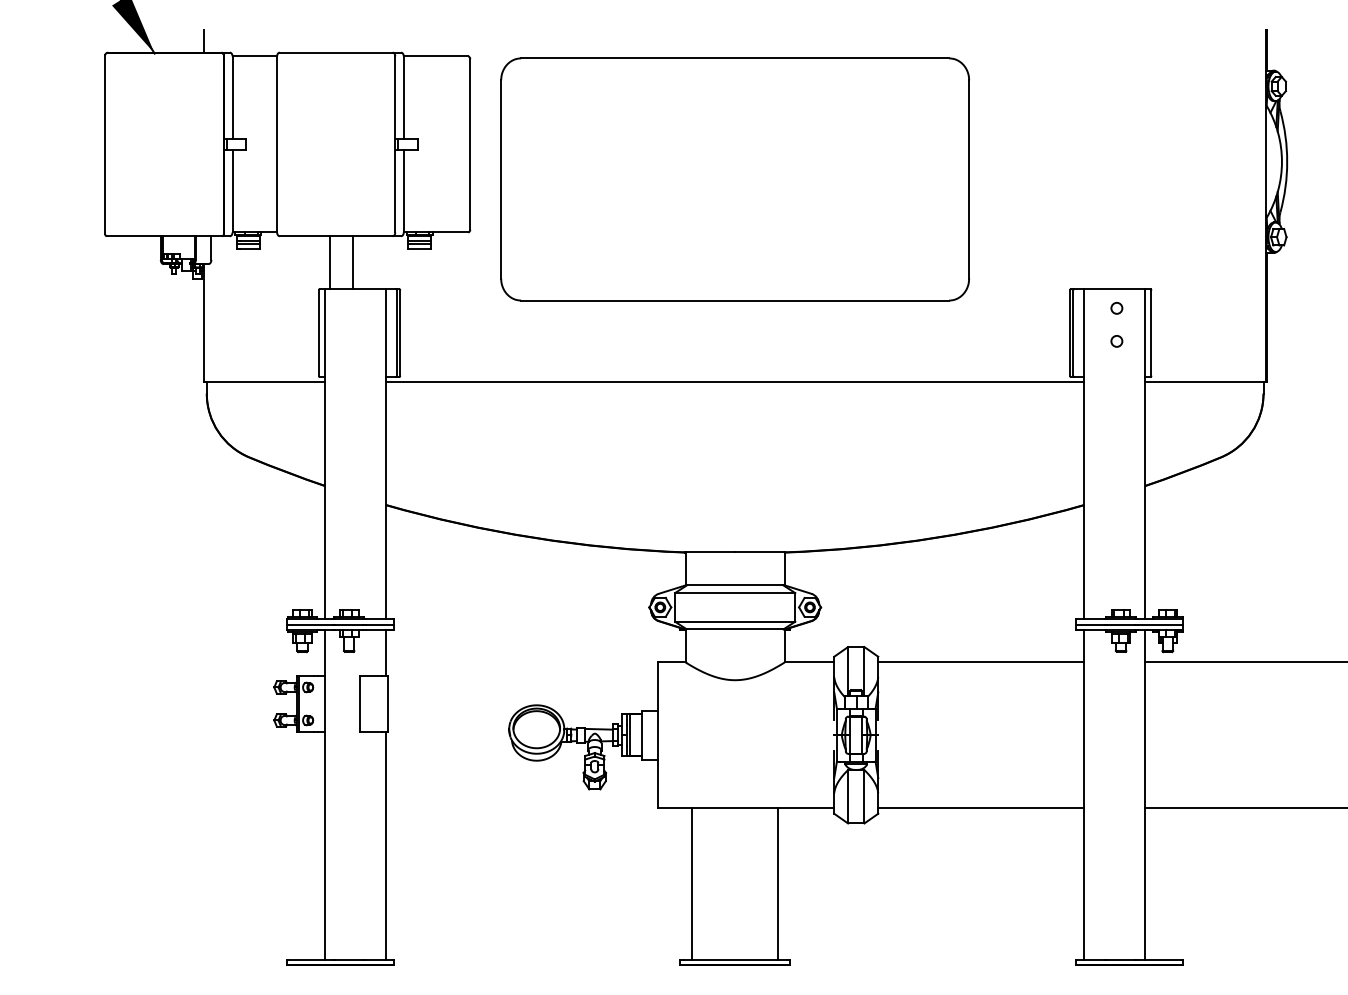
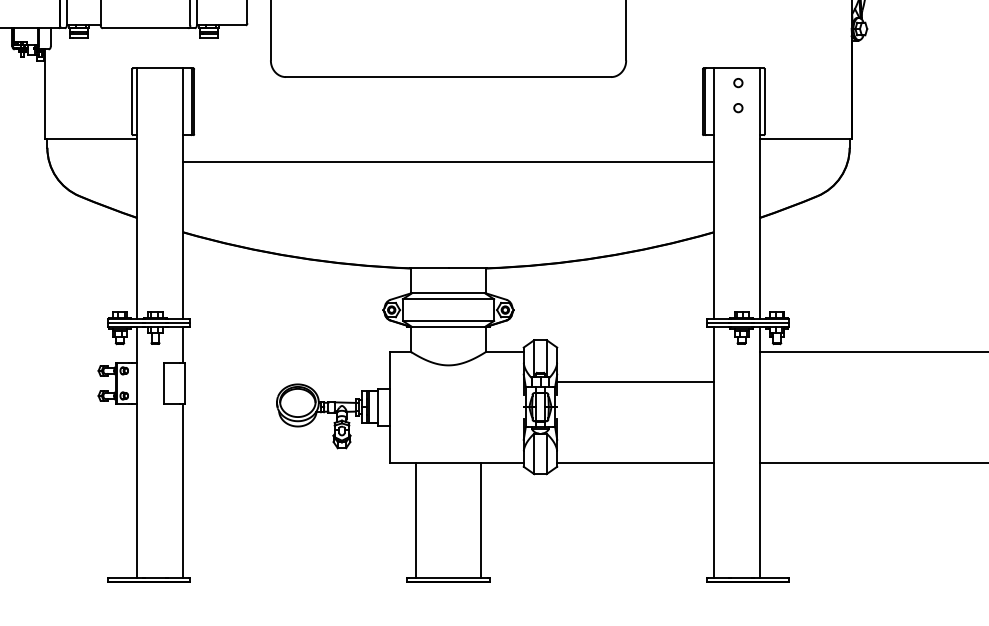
line: (329, 262) -> (140, 48), removed
line: (352, 262) -> (157, 48), removed
line: (734, 381) -> (448, 161), moved
line: (981, 662) -> (635, 382), moved

